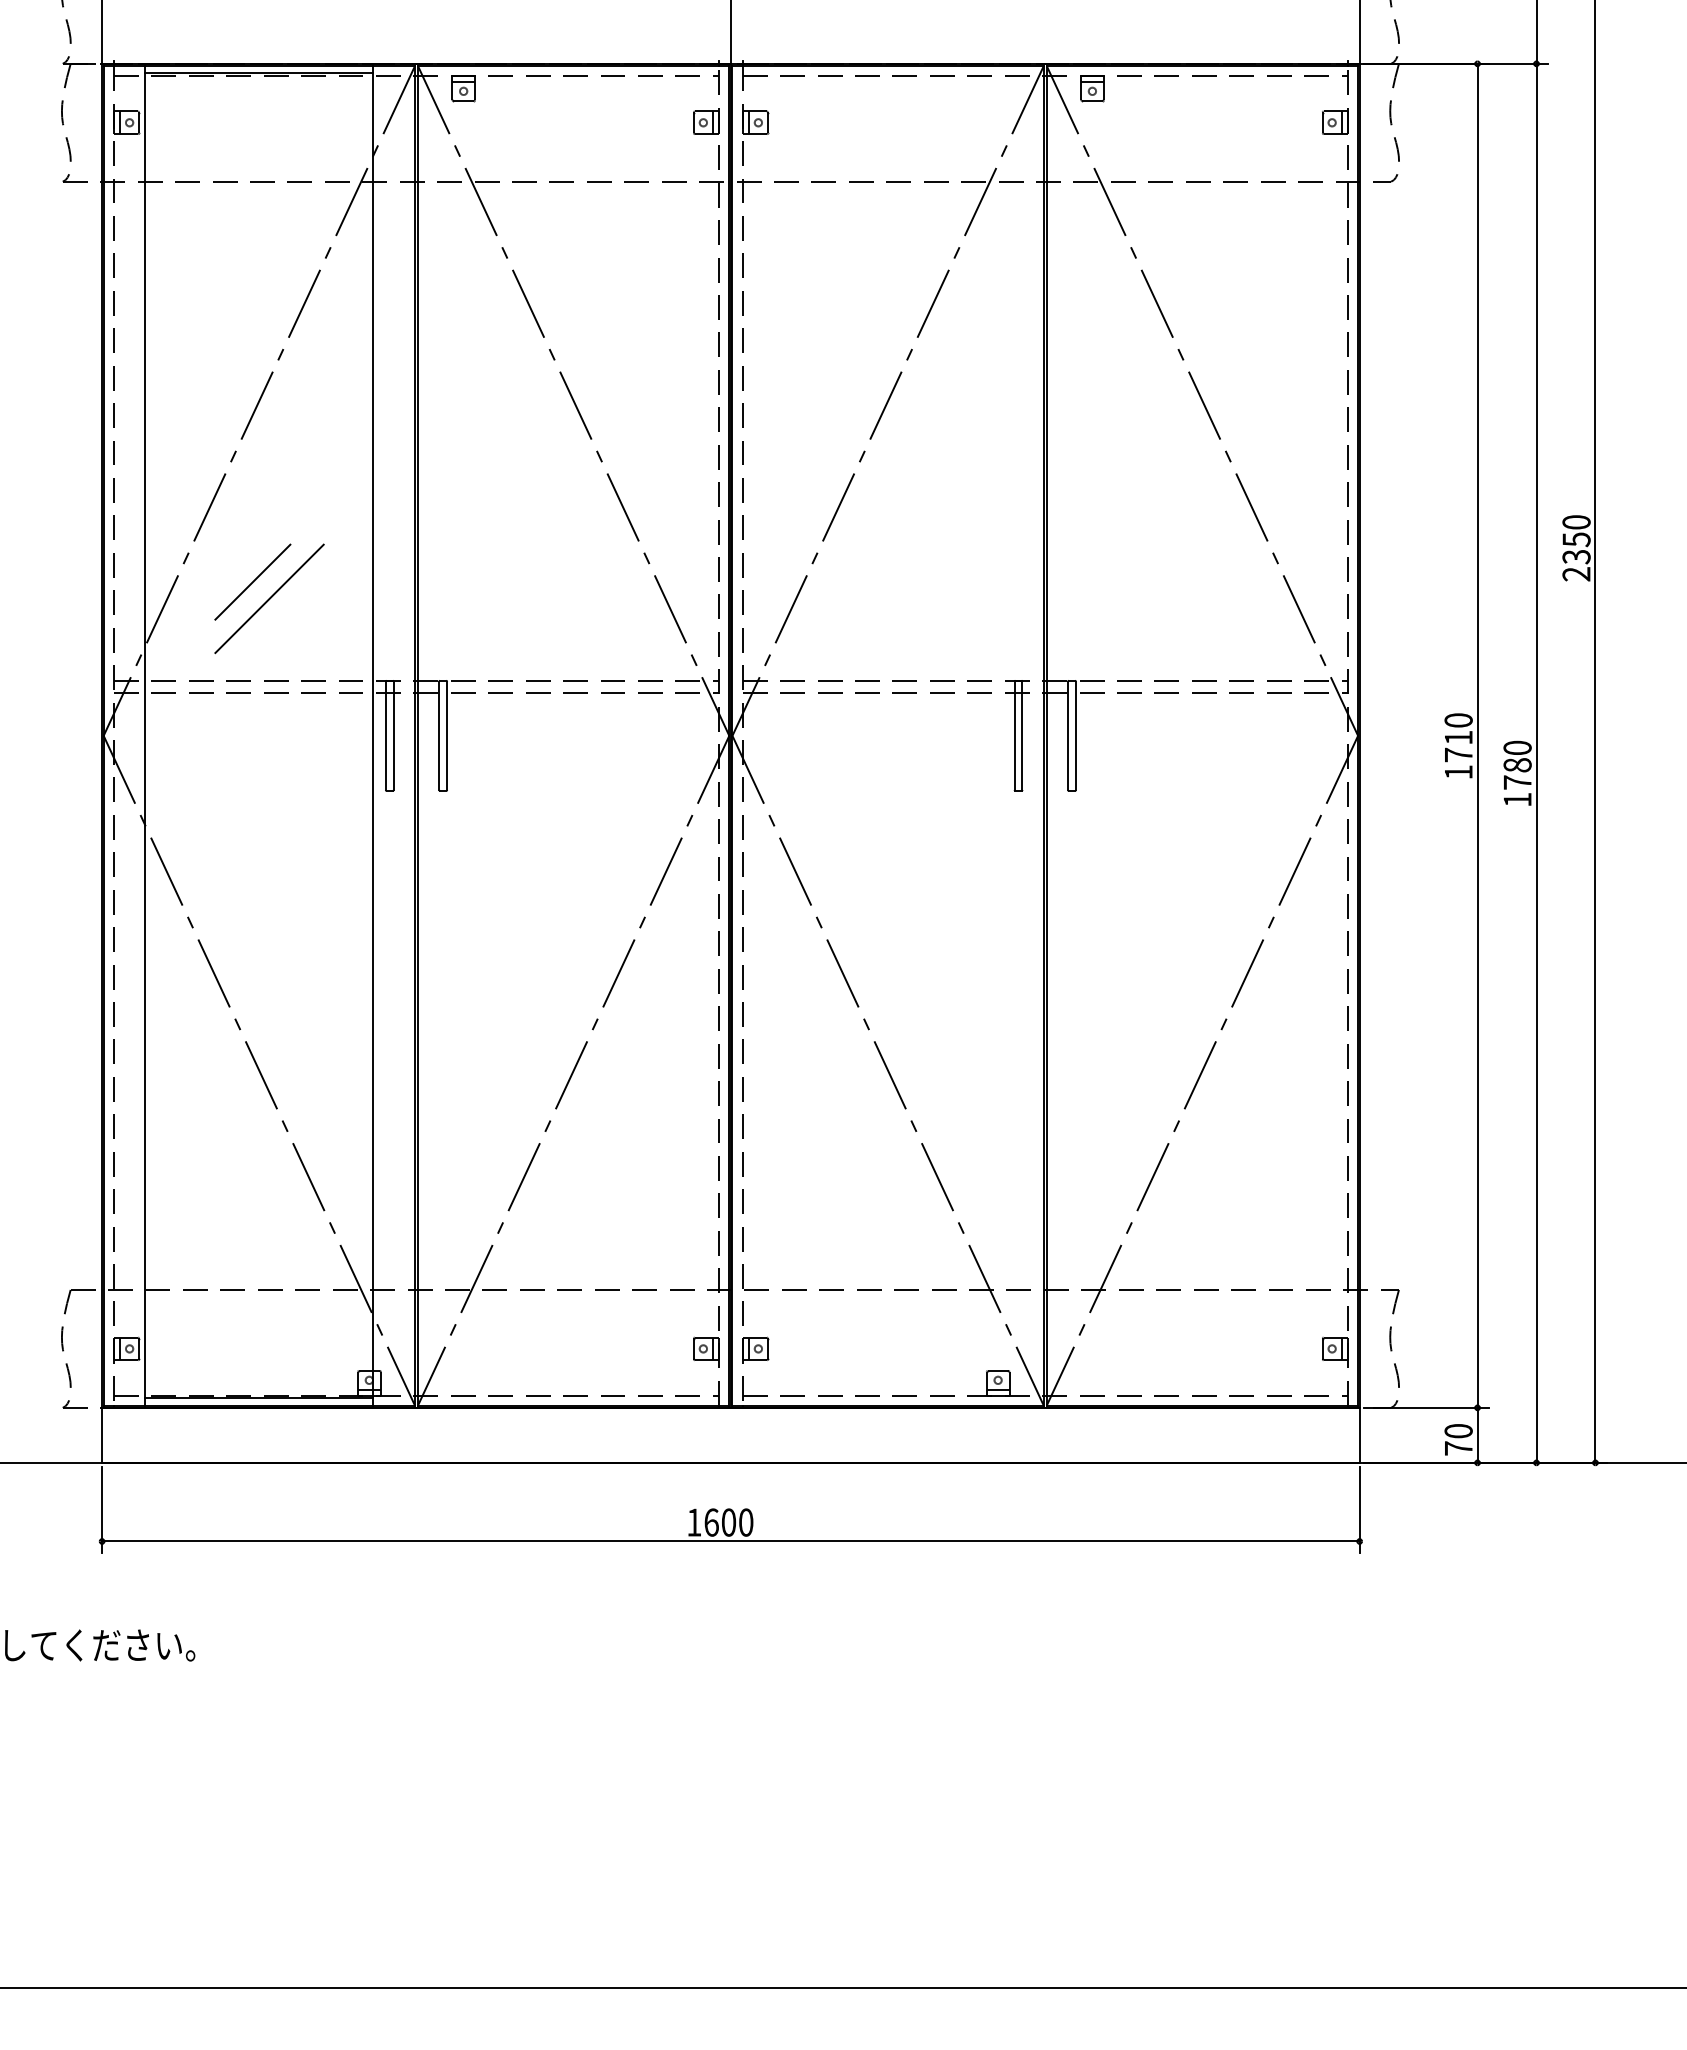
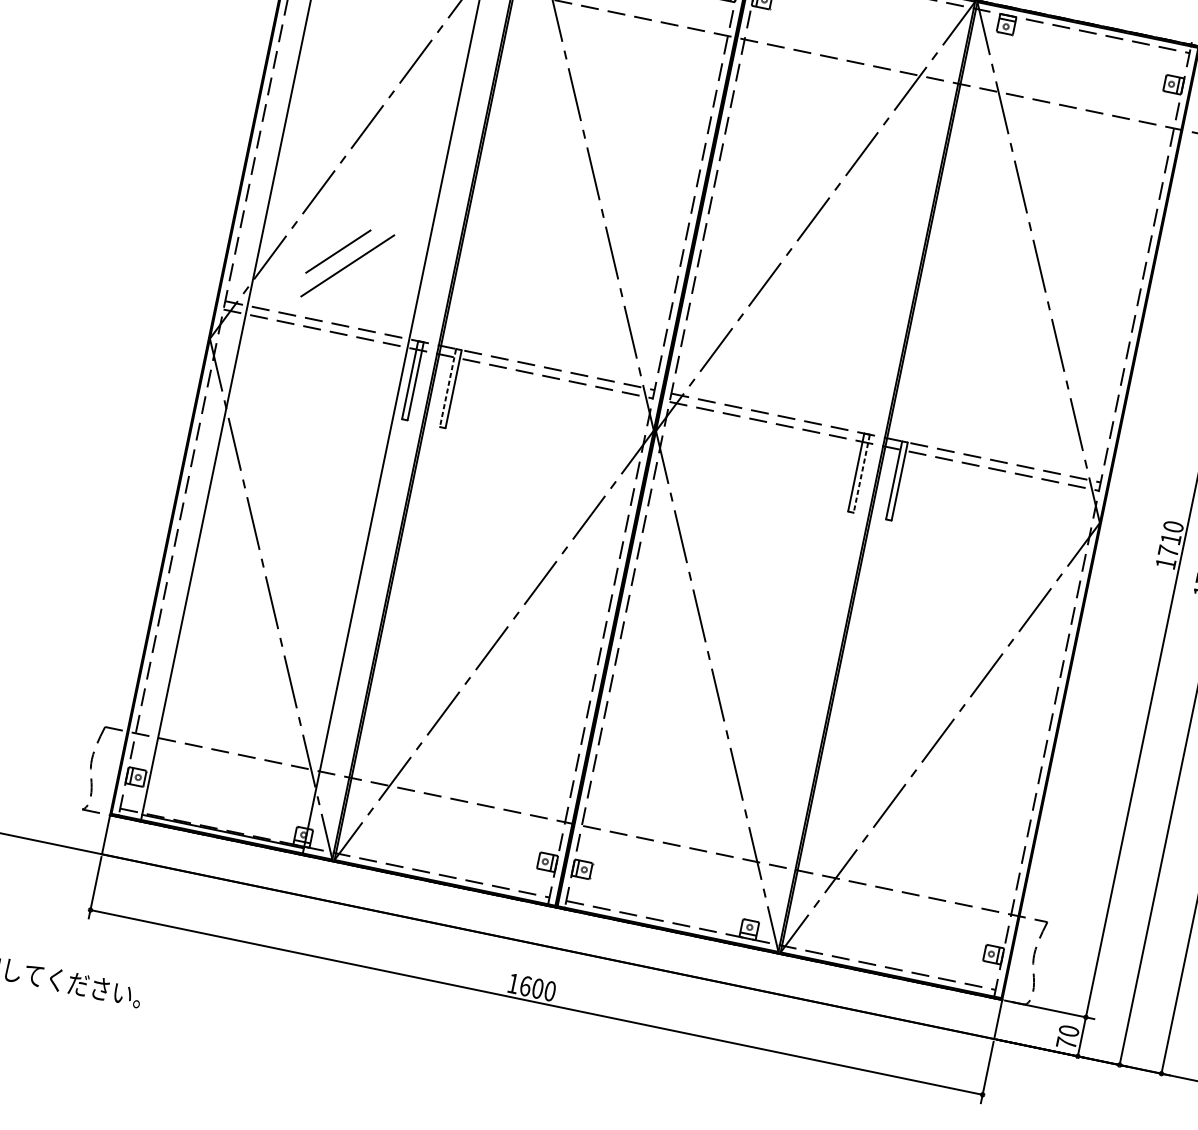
line: (439, 736) -> (448, 388), solid -> dashed
line: (1022, 736) -> (861, 474), solid -> dashed

